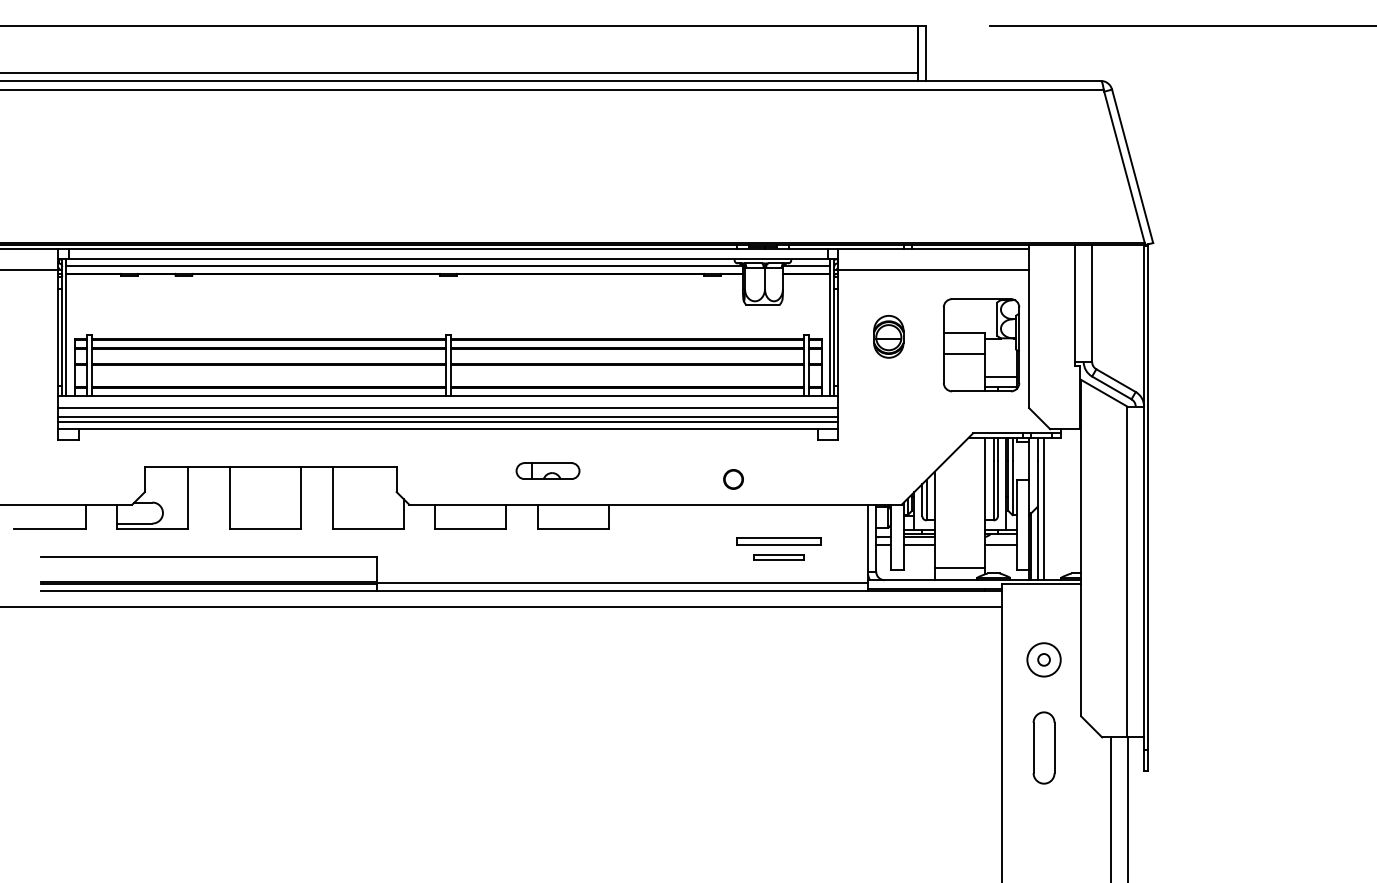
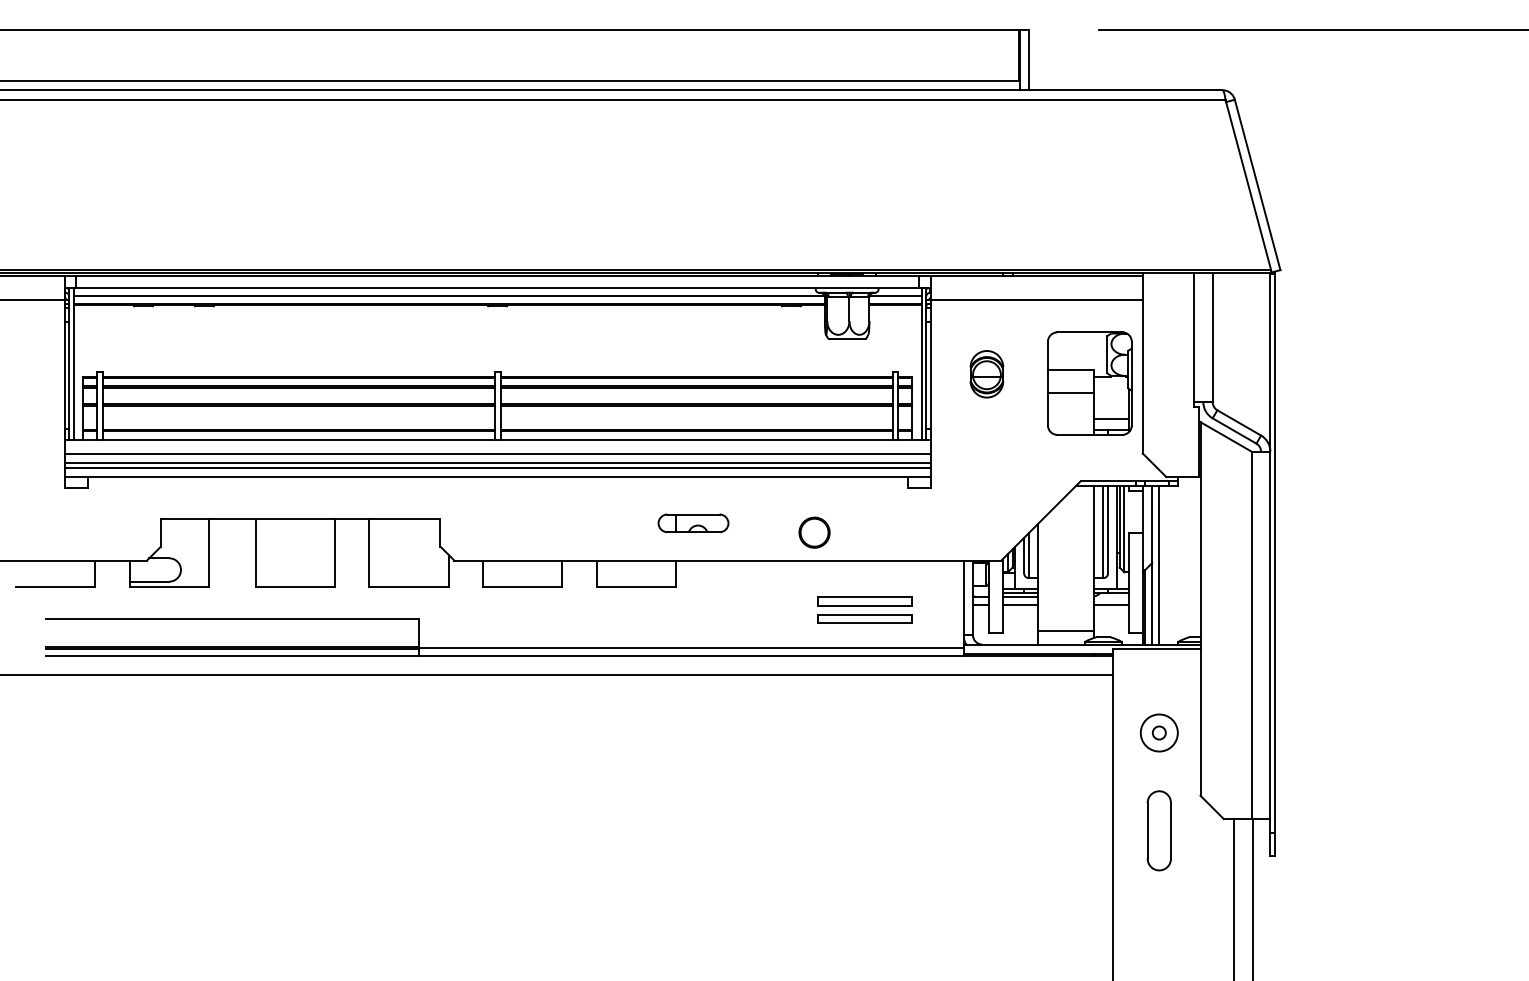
part: (548, 471) -> (693, 523), moved
circle: (733, 479) -> (814, 532), size x1.43
part: (778, 556) -> (864, 618), size x1.67

